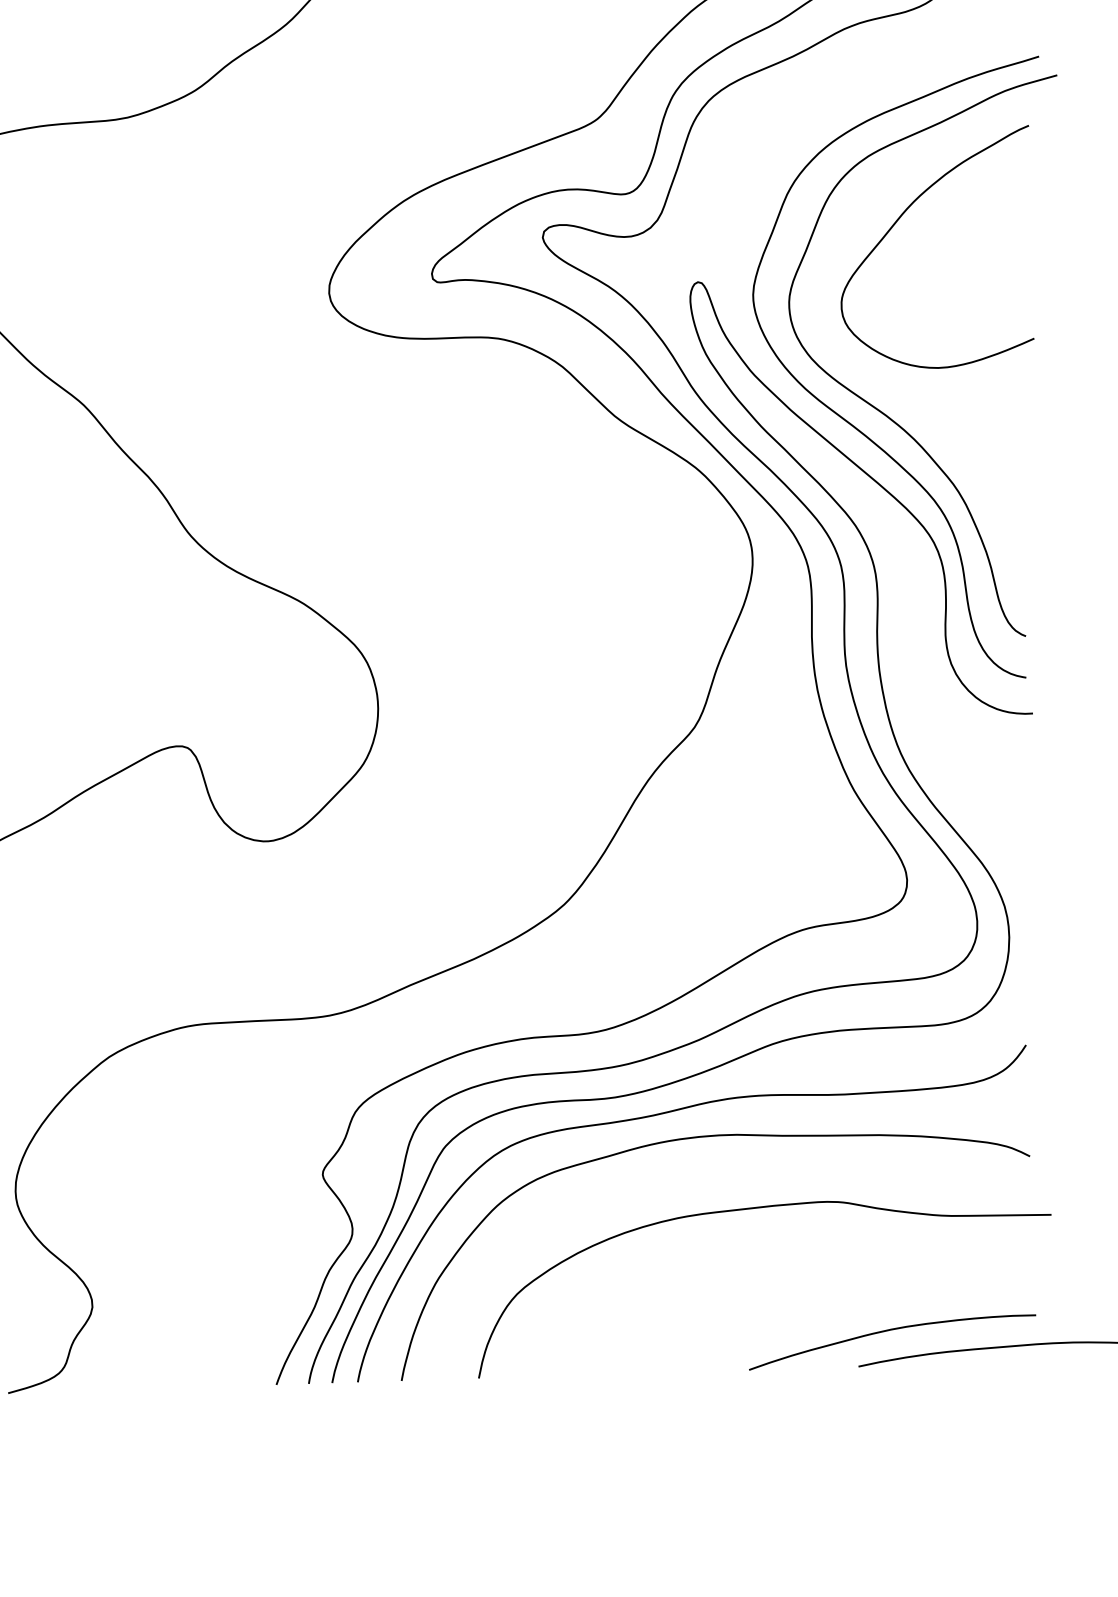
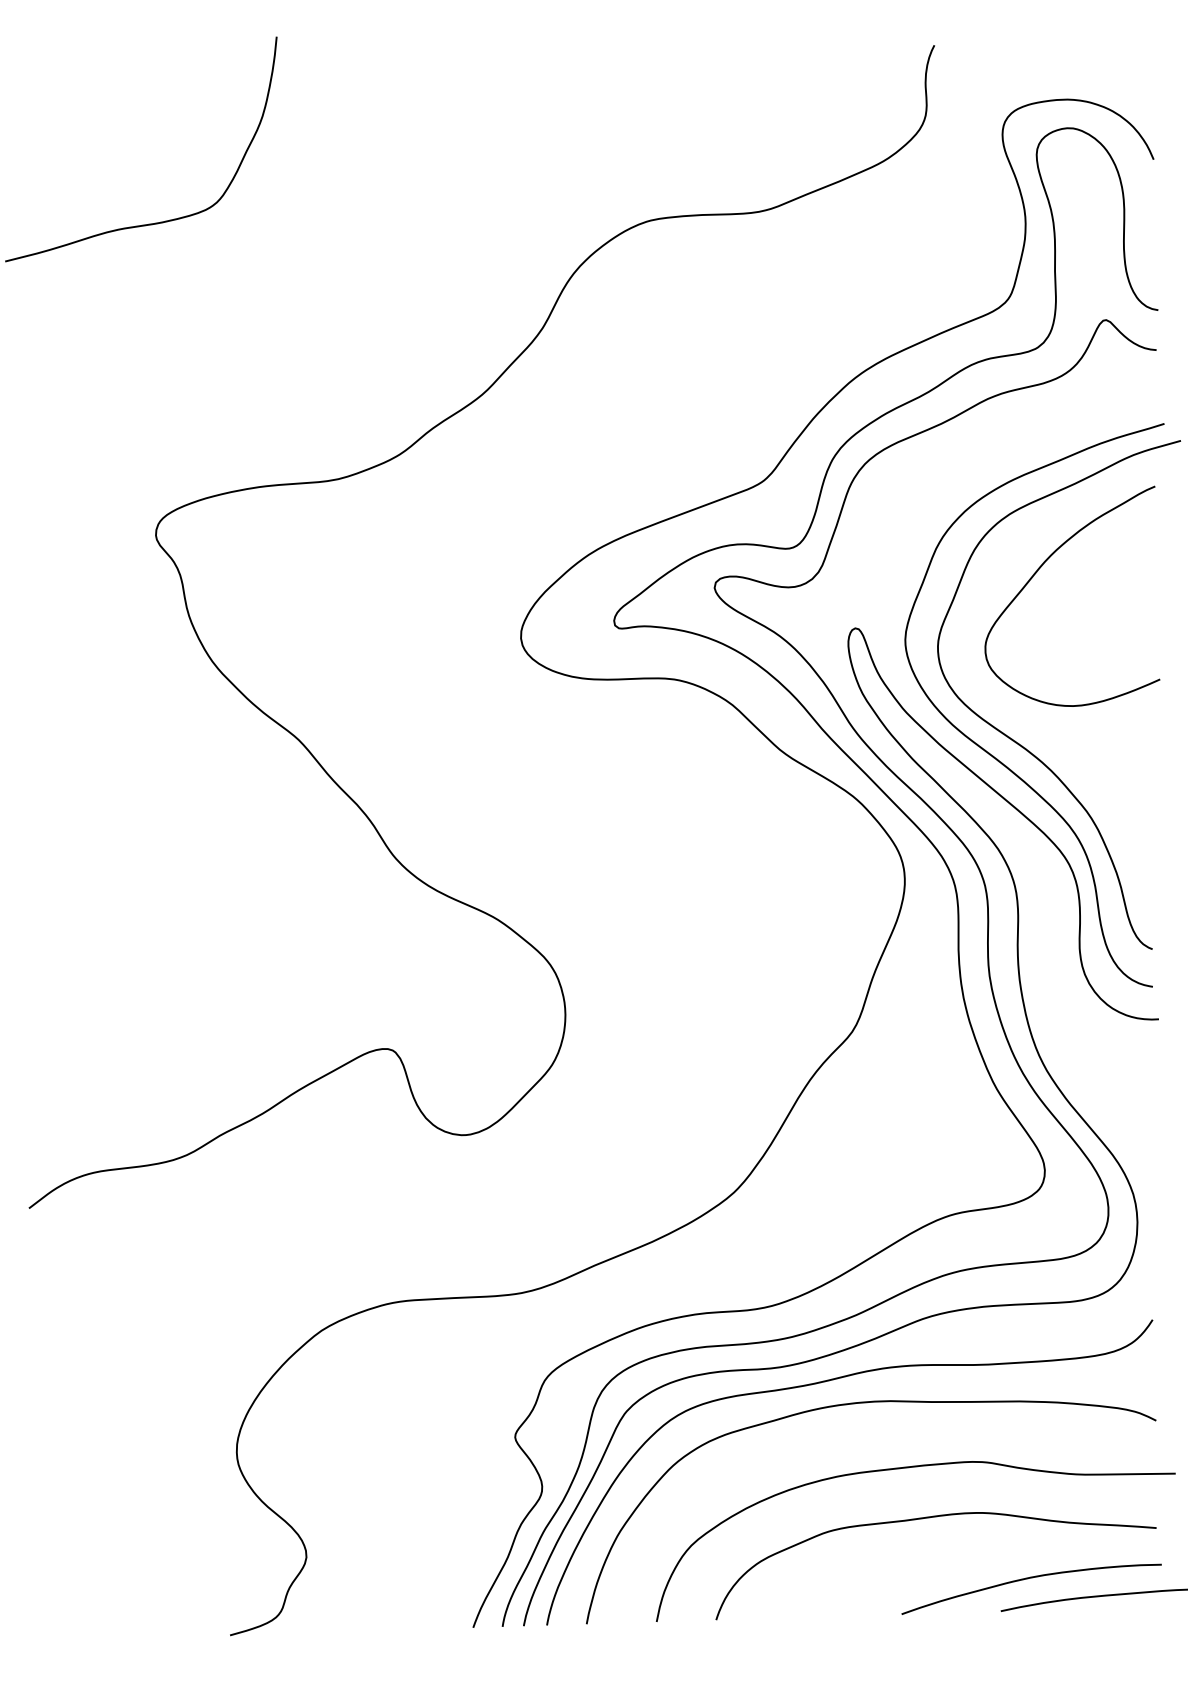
curve: (779, 1264) -> (929, 1518), added

